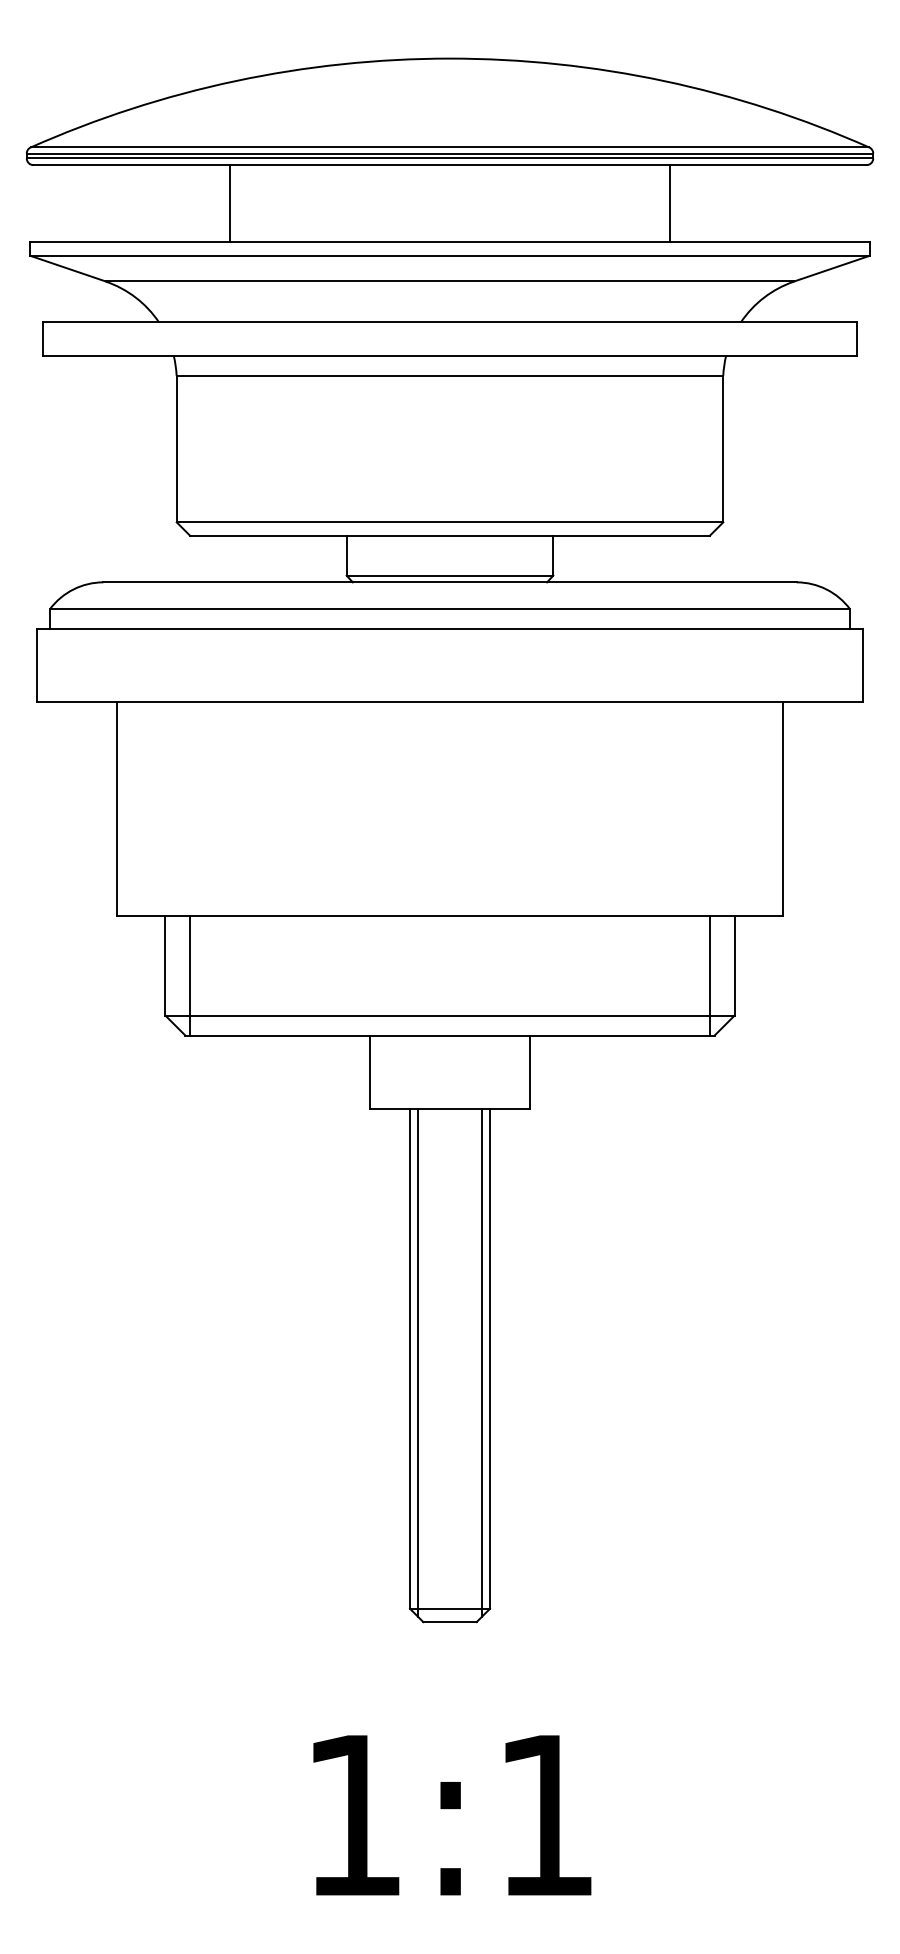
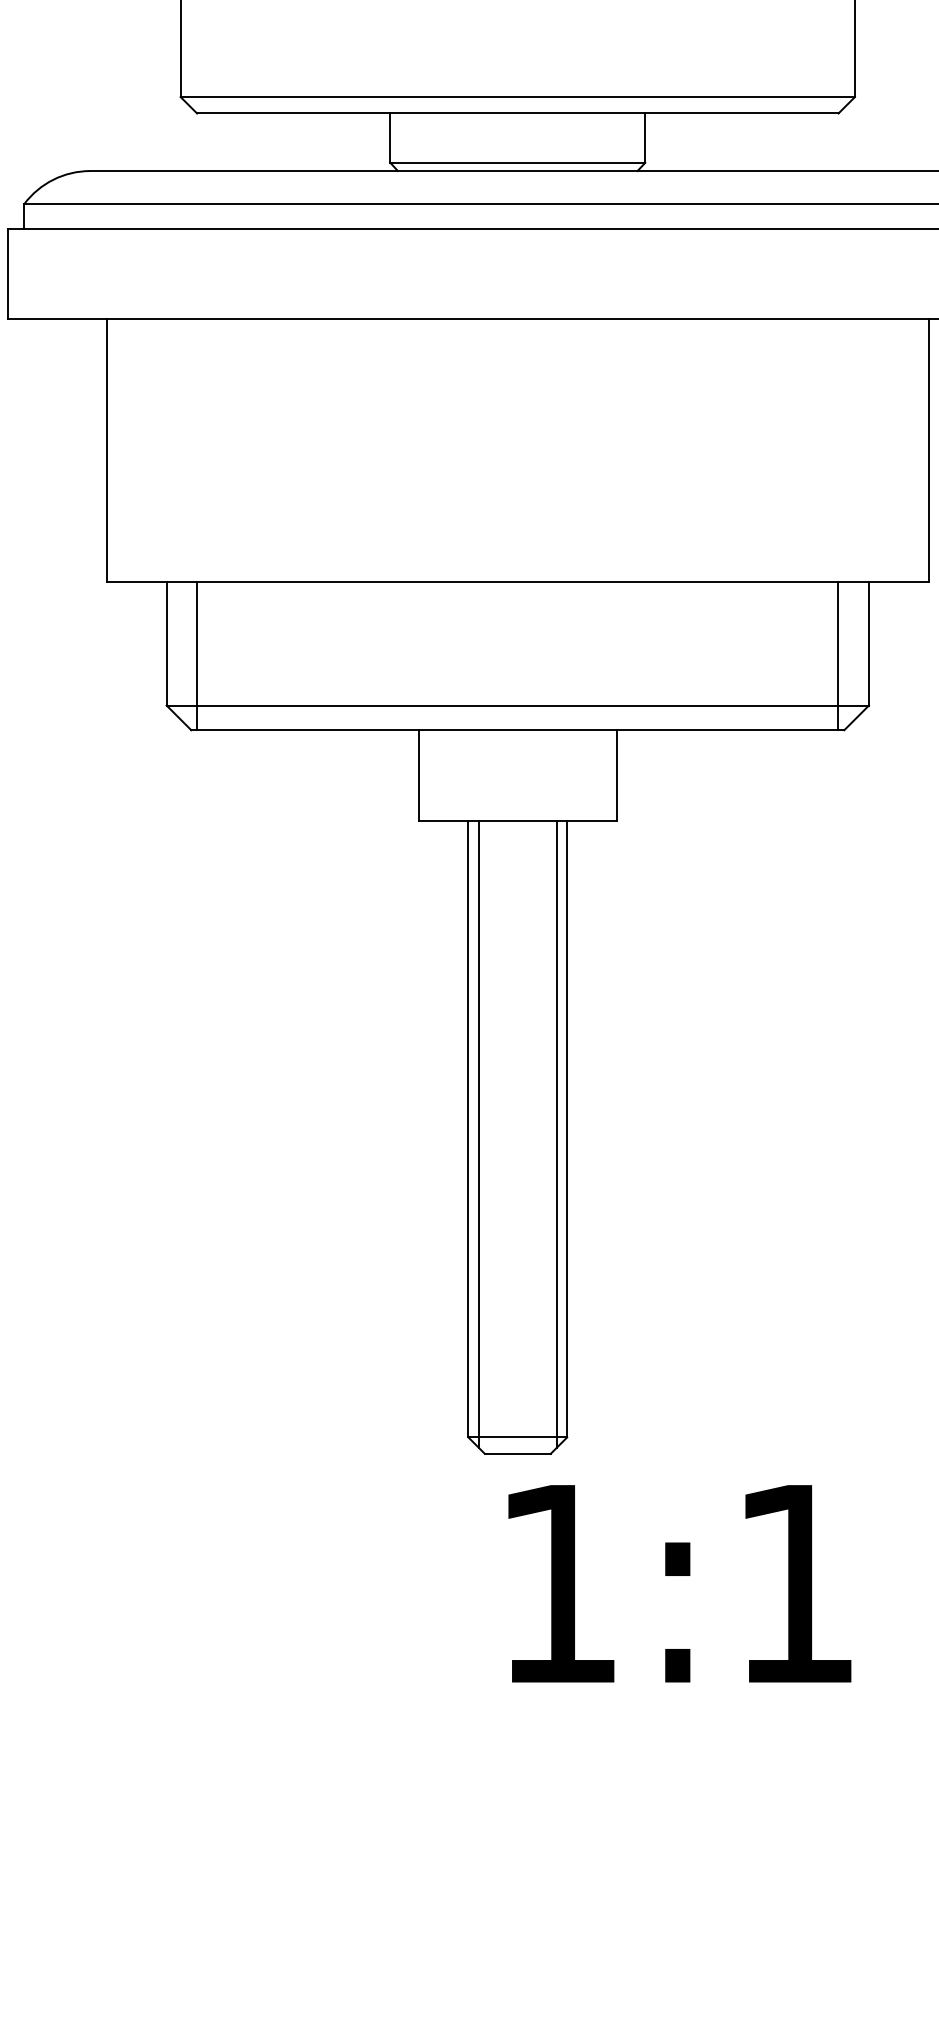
text: (452, 1815) -> (680, 1583), moved

